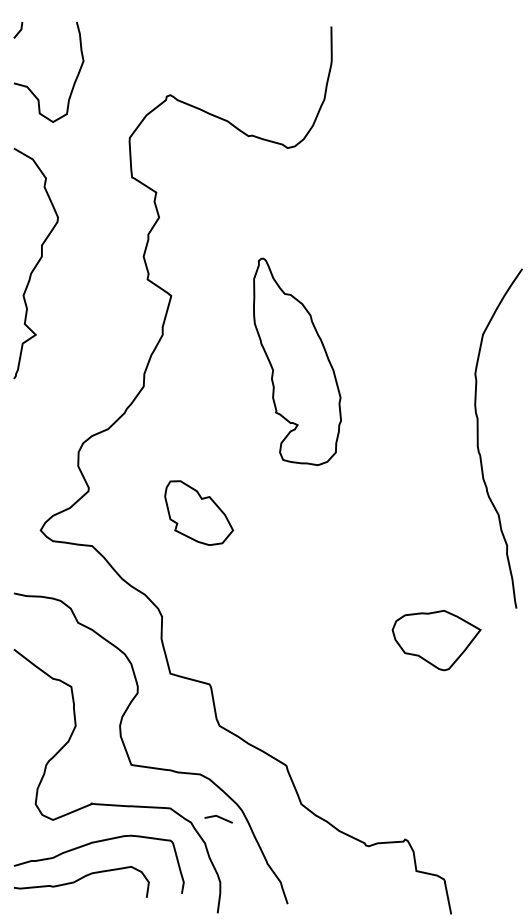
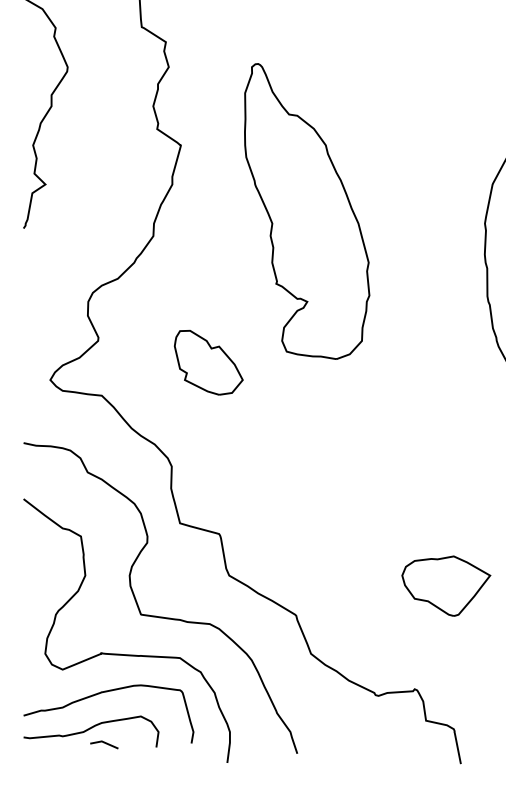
part: (297, 361) -> (307, 211), size x1.43
part: (436, 640) -> (446, 586), moved
line: (219, 818) -> (105, 744), moved

